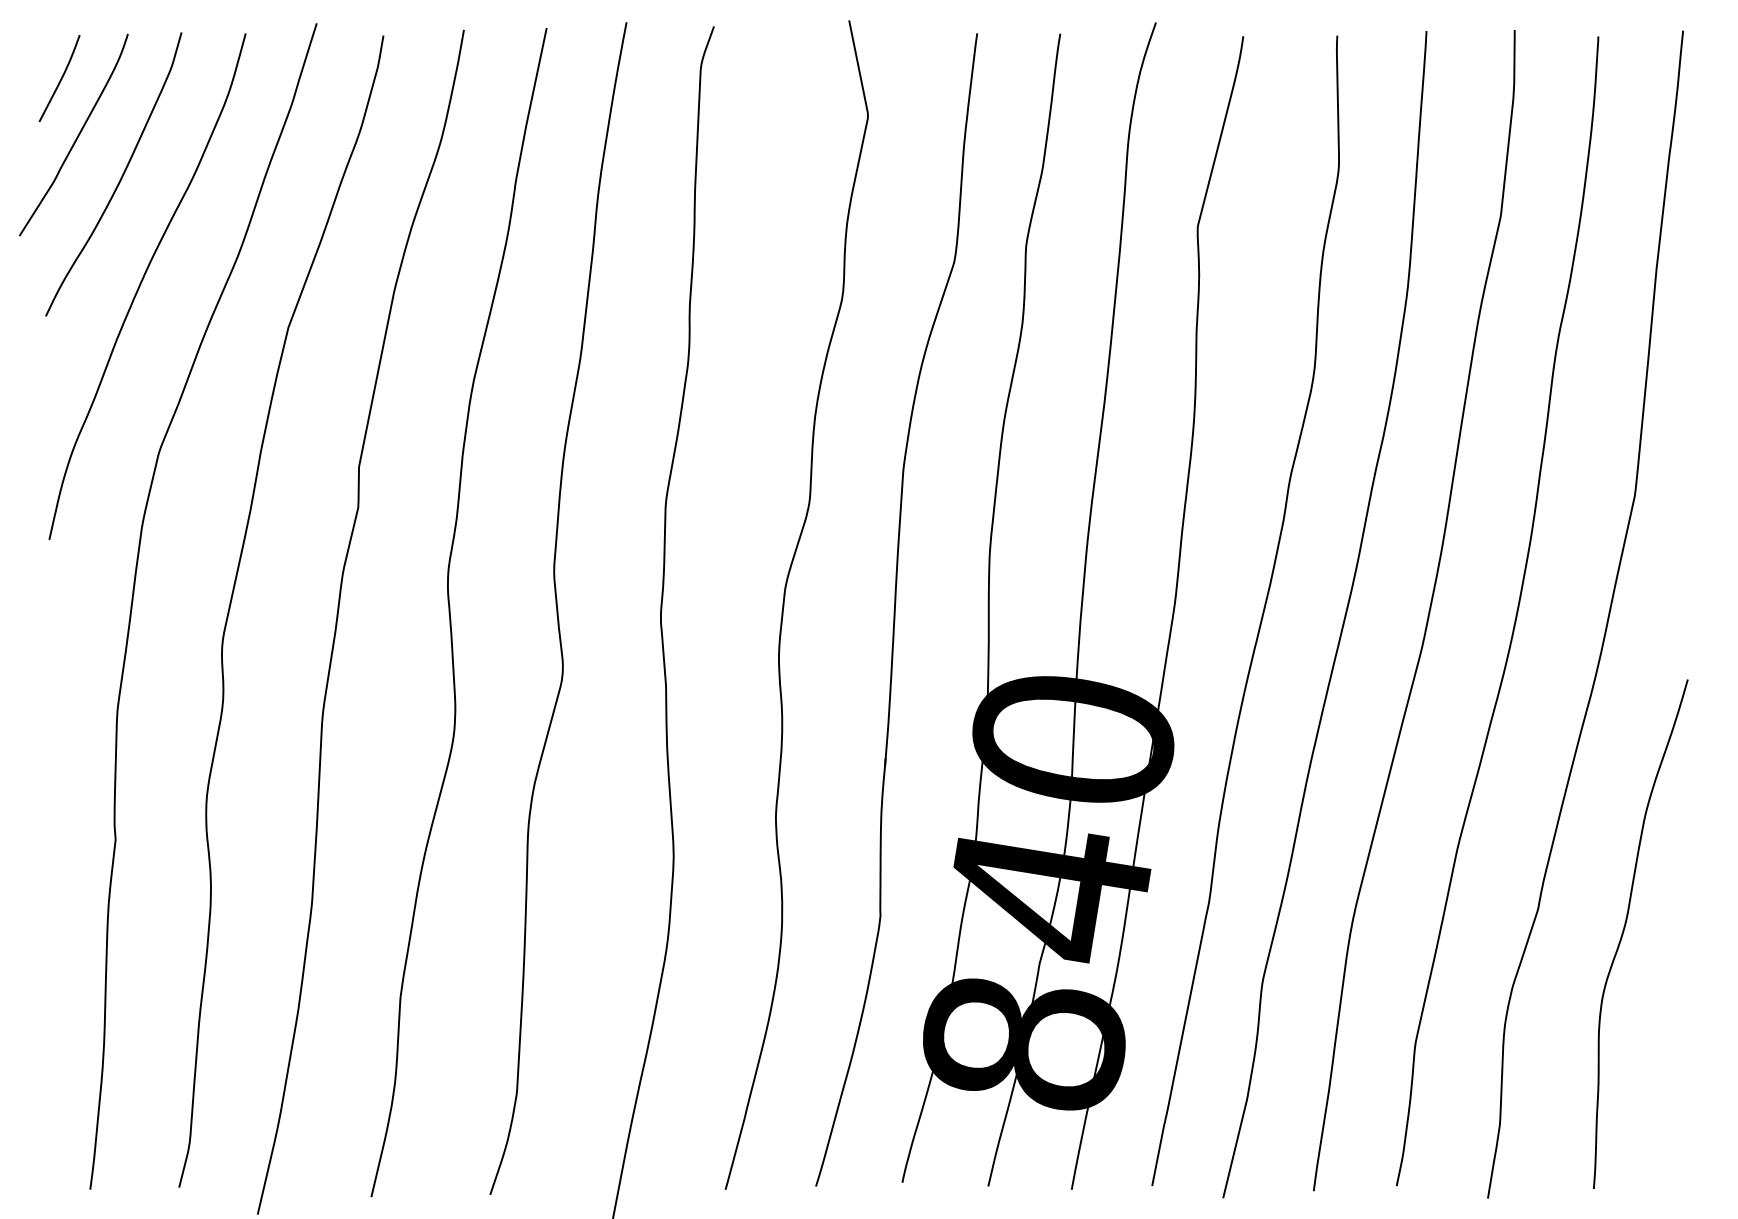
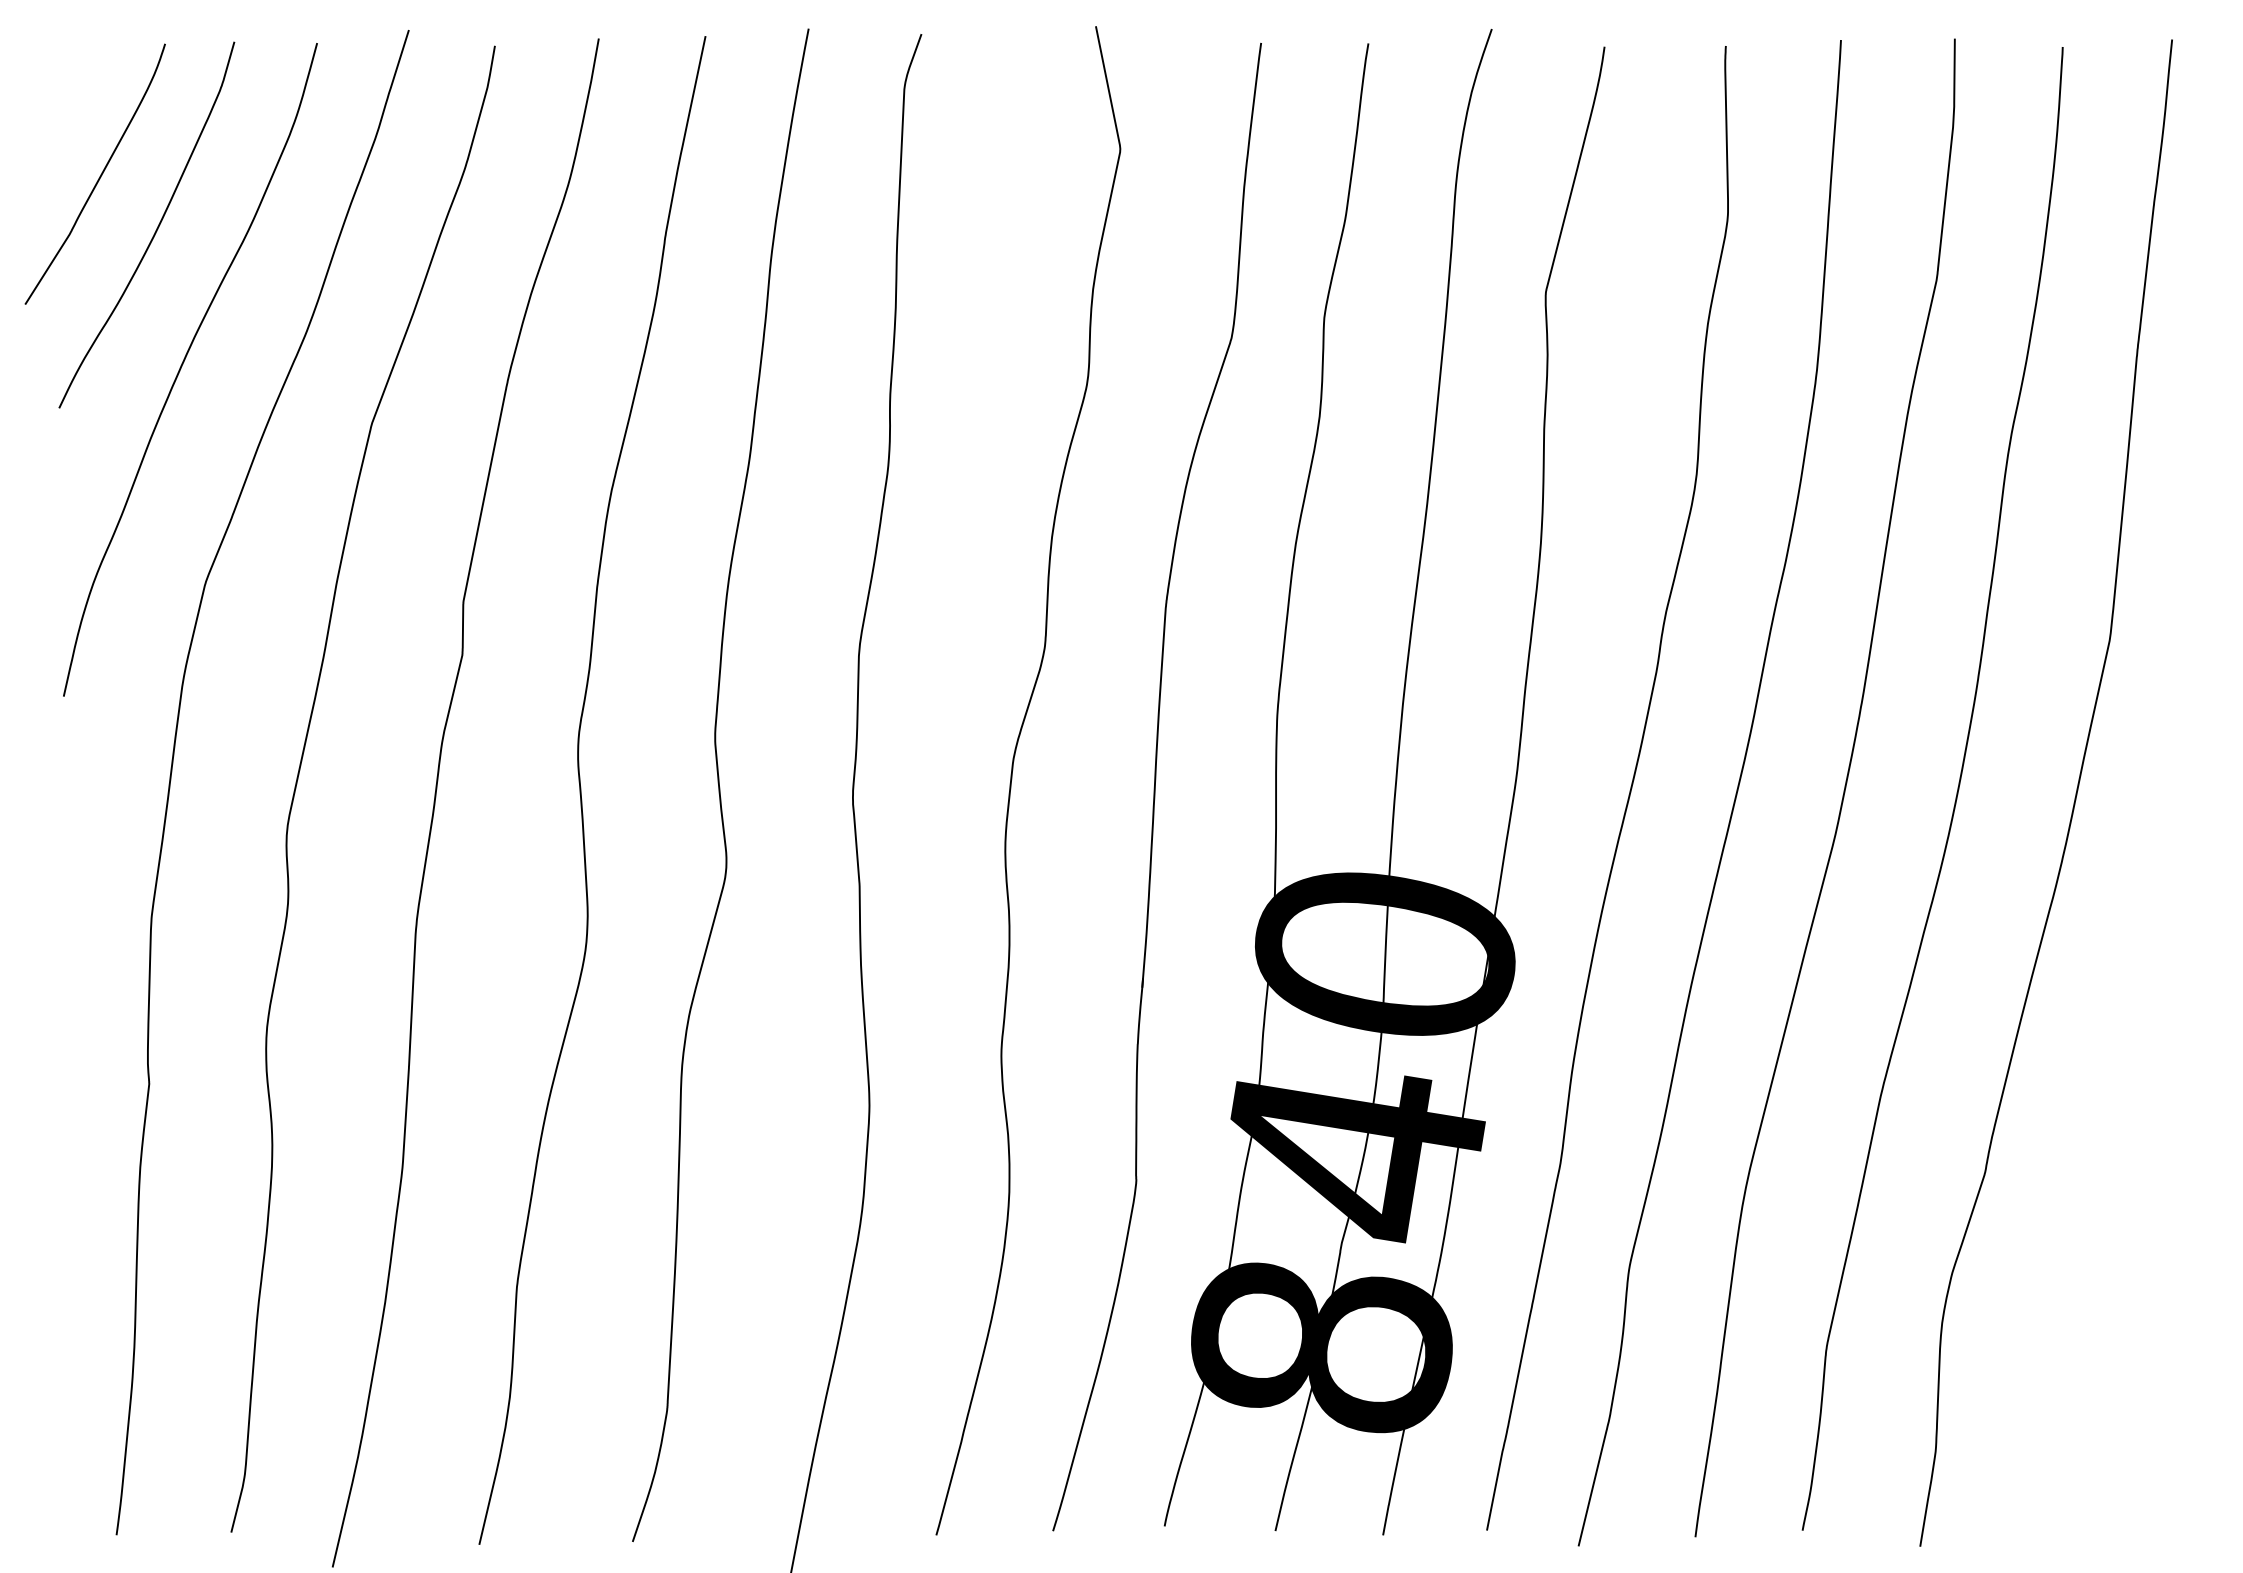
curve: (60, 78) -> (78, 101), removed
curve: (1625, 928) -> (2097, 1198), removed

